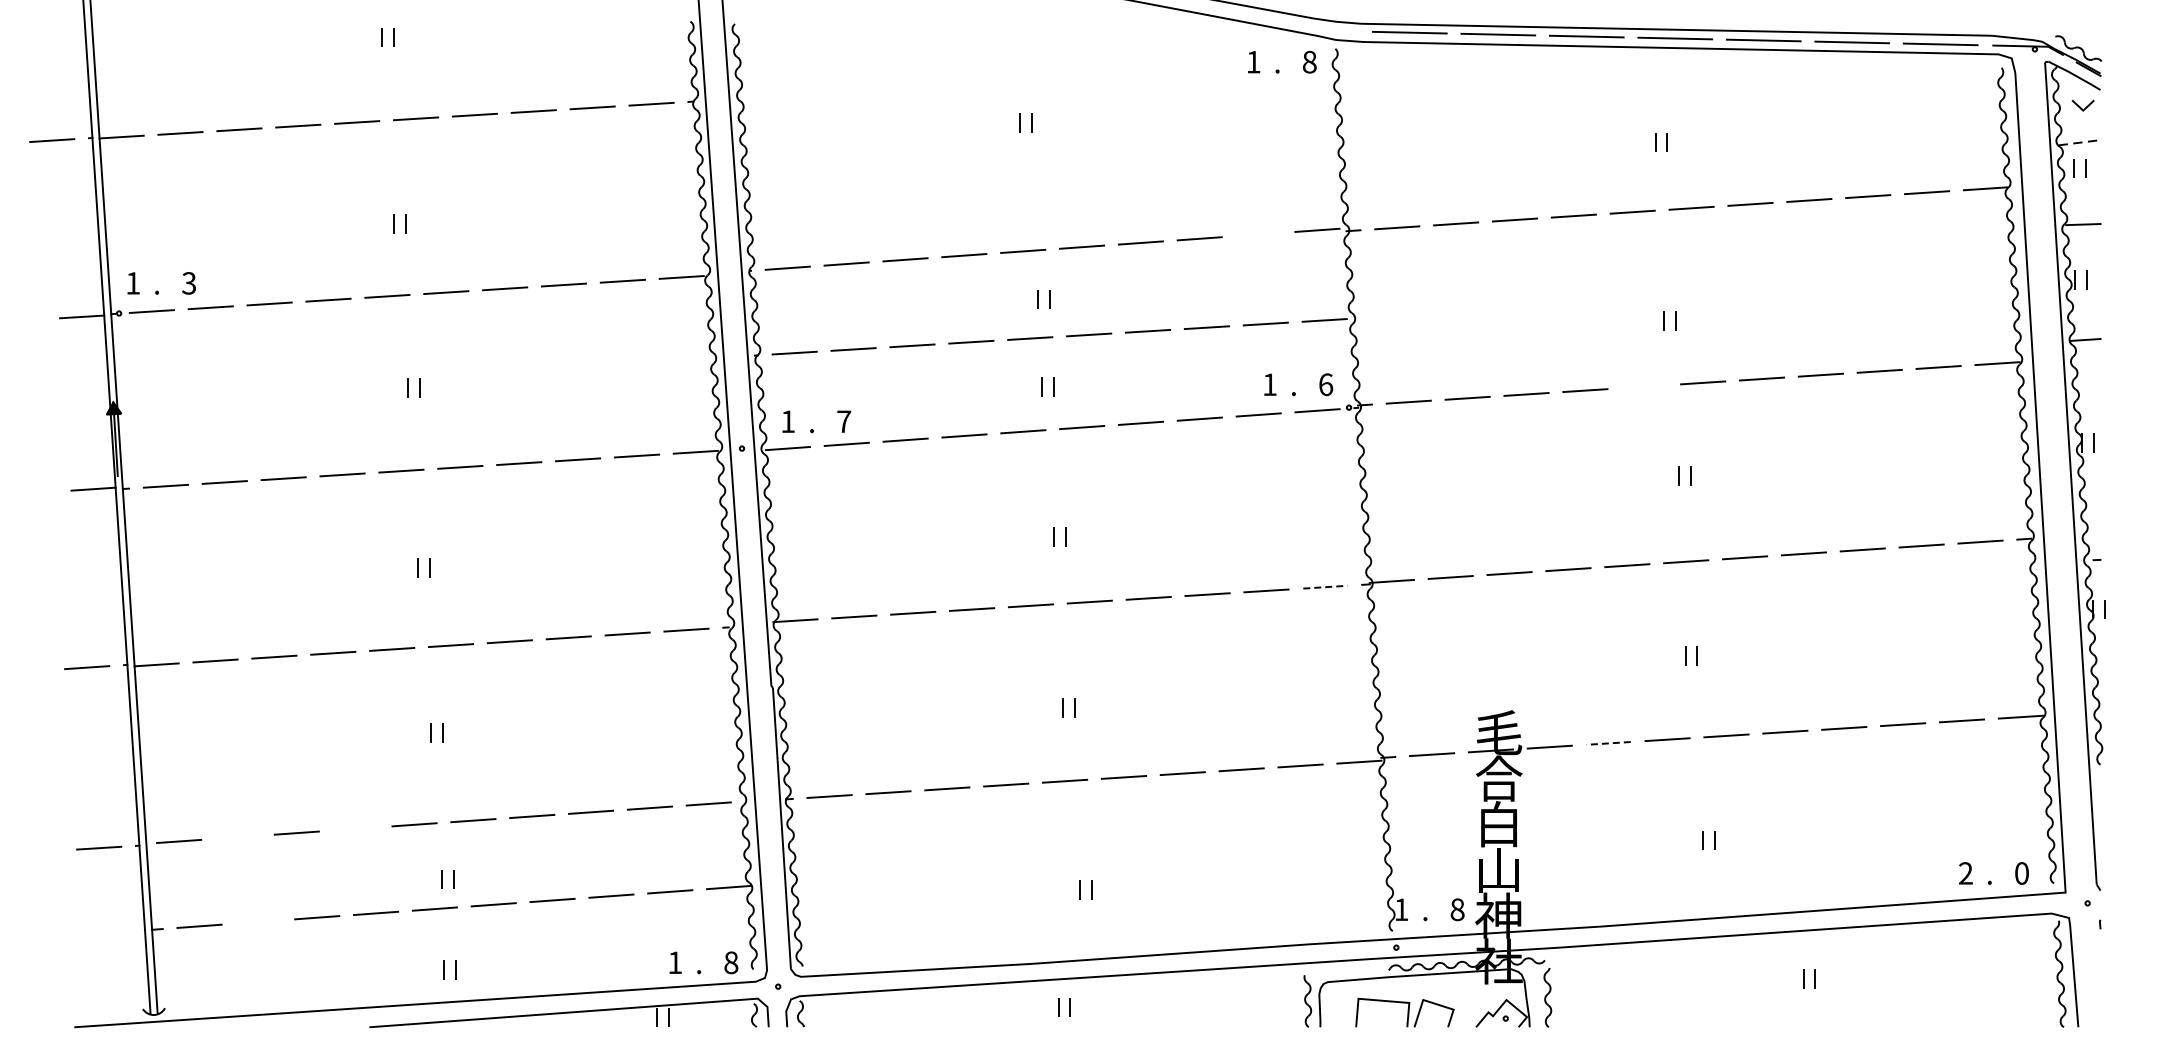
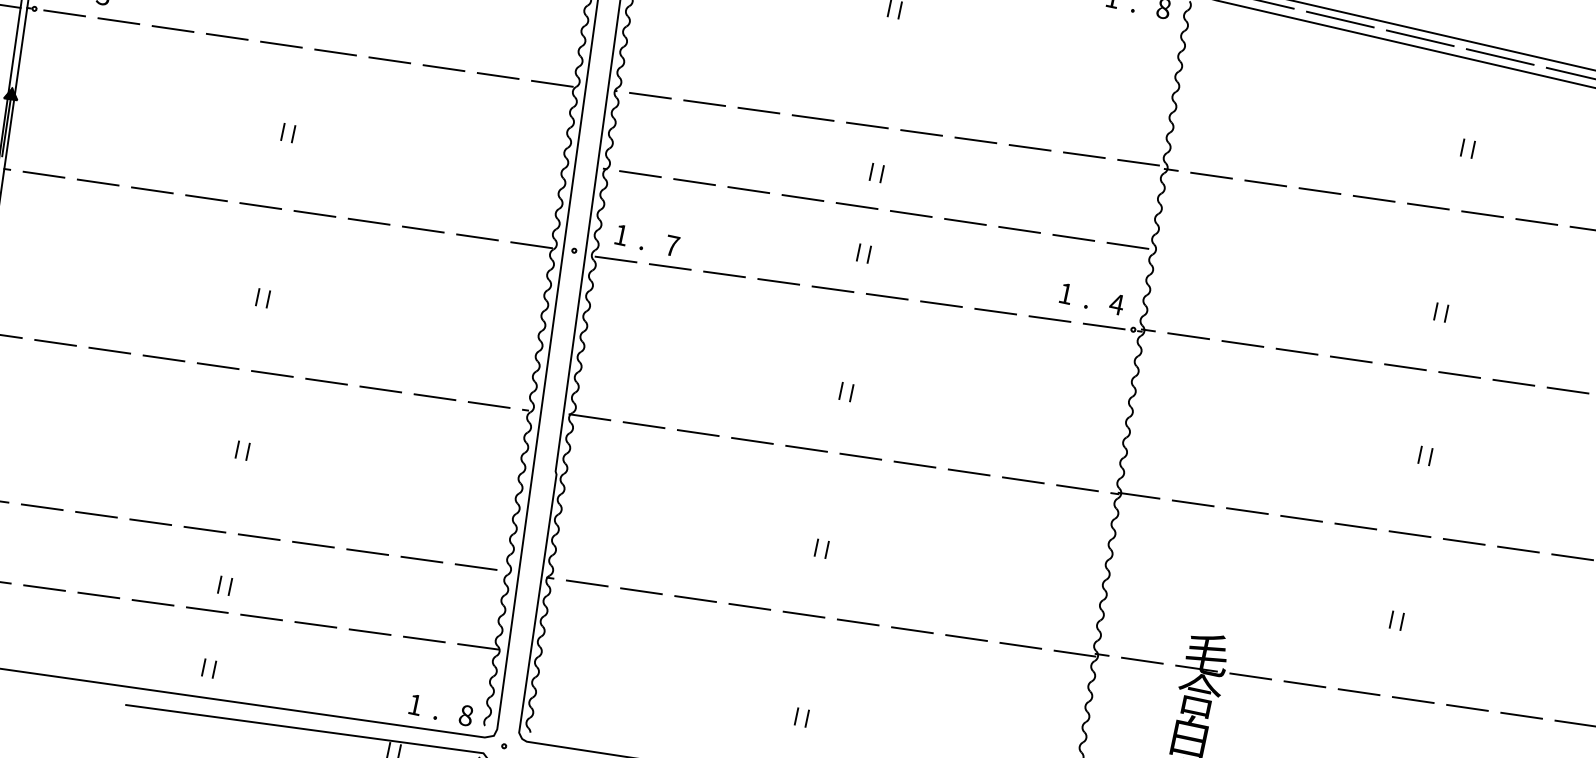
line: (1258, 234) -> (1084, 155), added
text: (1325, 384) -> (1116, 304), 6 -> 4
line: (1644, 386) -> (1405, 367), added
line: (1325, 587) -> (1077, 488), dashed -> solid
line: (1608, 743) -> (1304, 684), dashed -> solid
line: (355, 828) -> (150, 521), added
line: (237, 836) -> (41, 506), added
line: (258, 921) -> (44, 587), added

